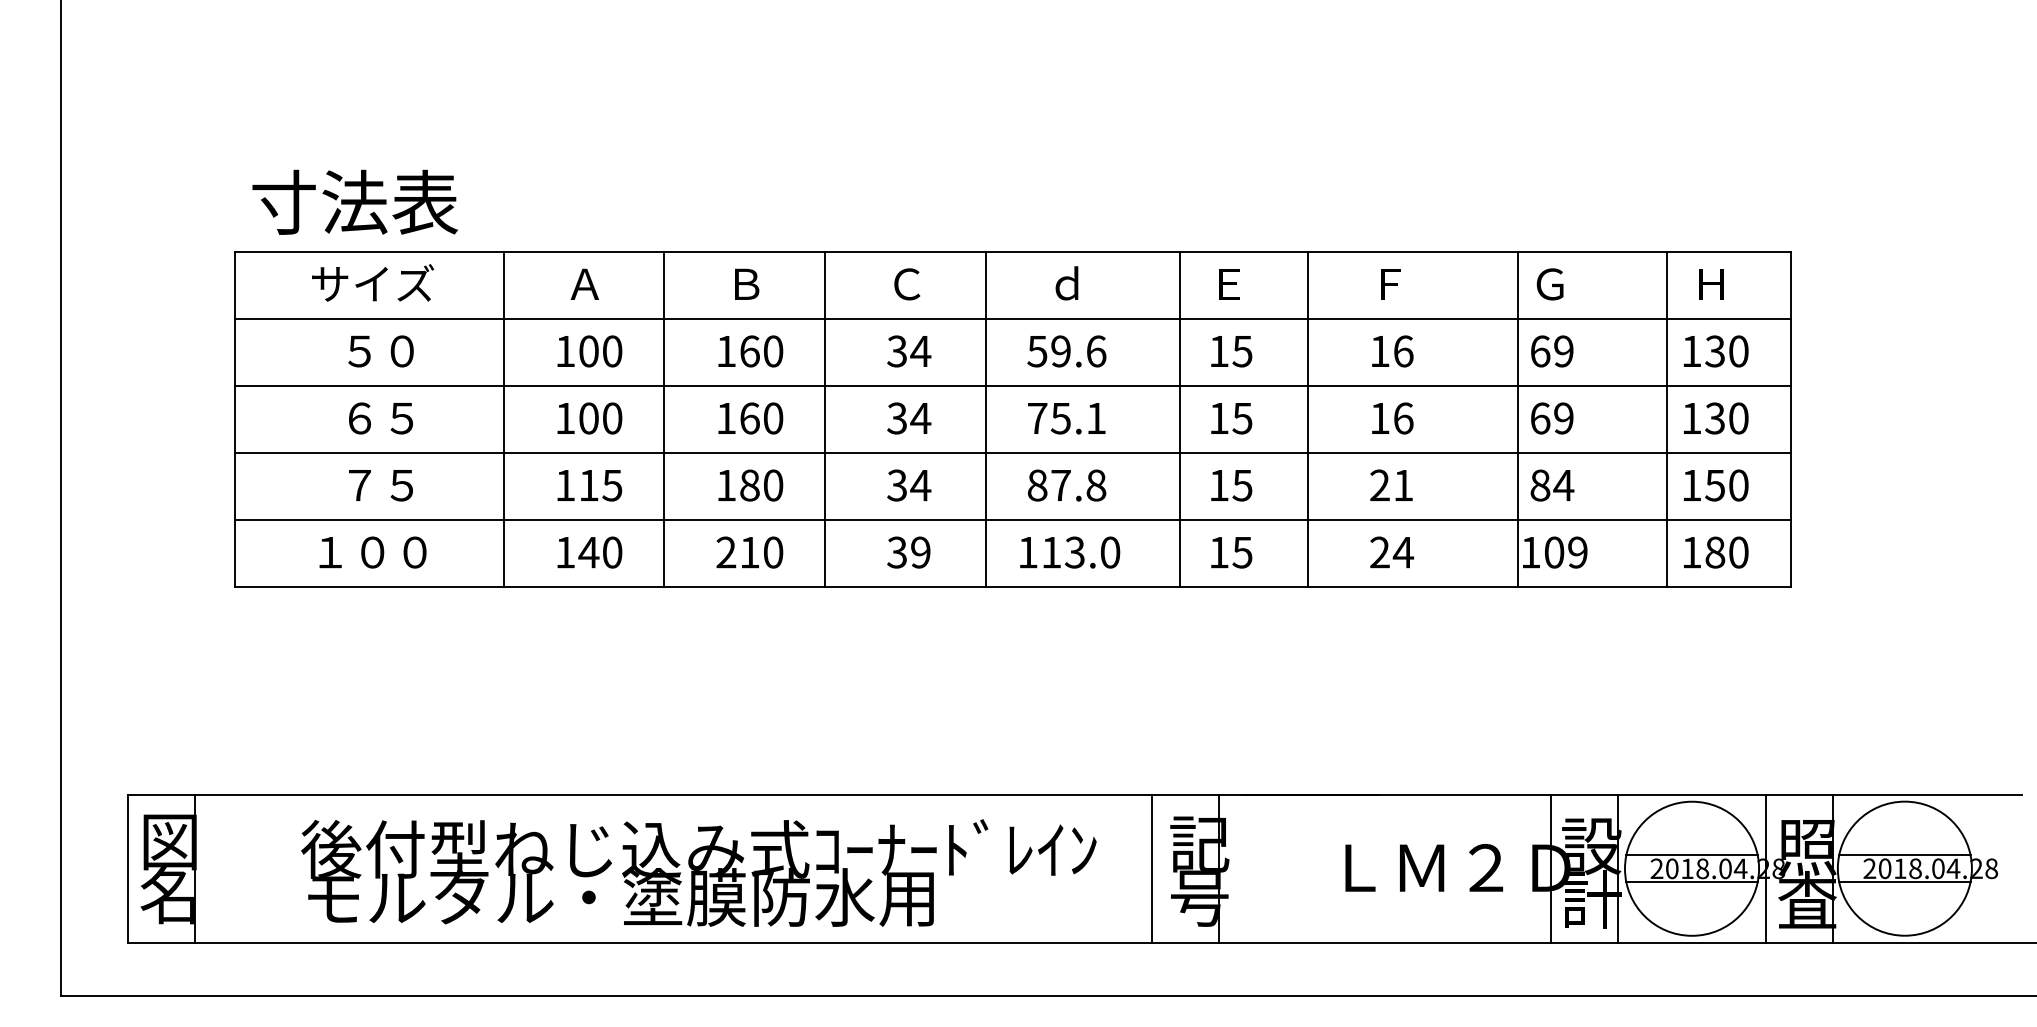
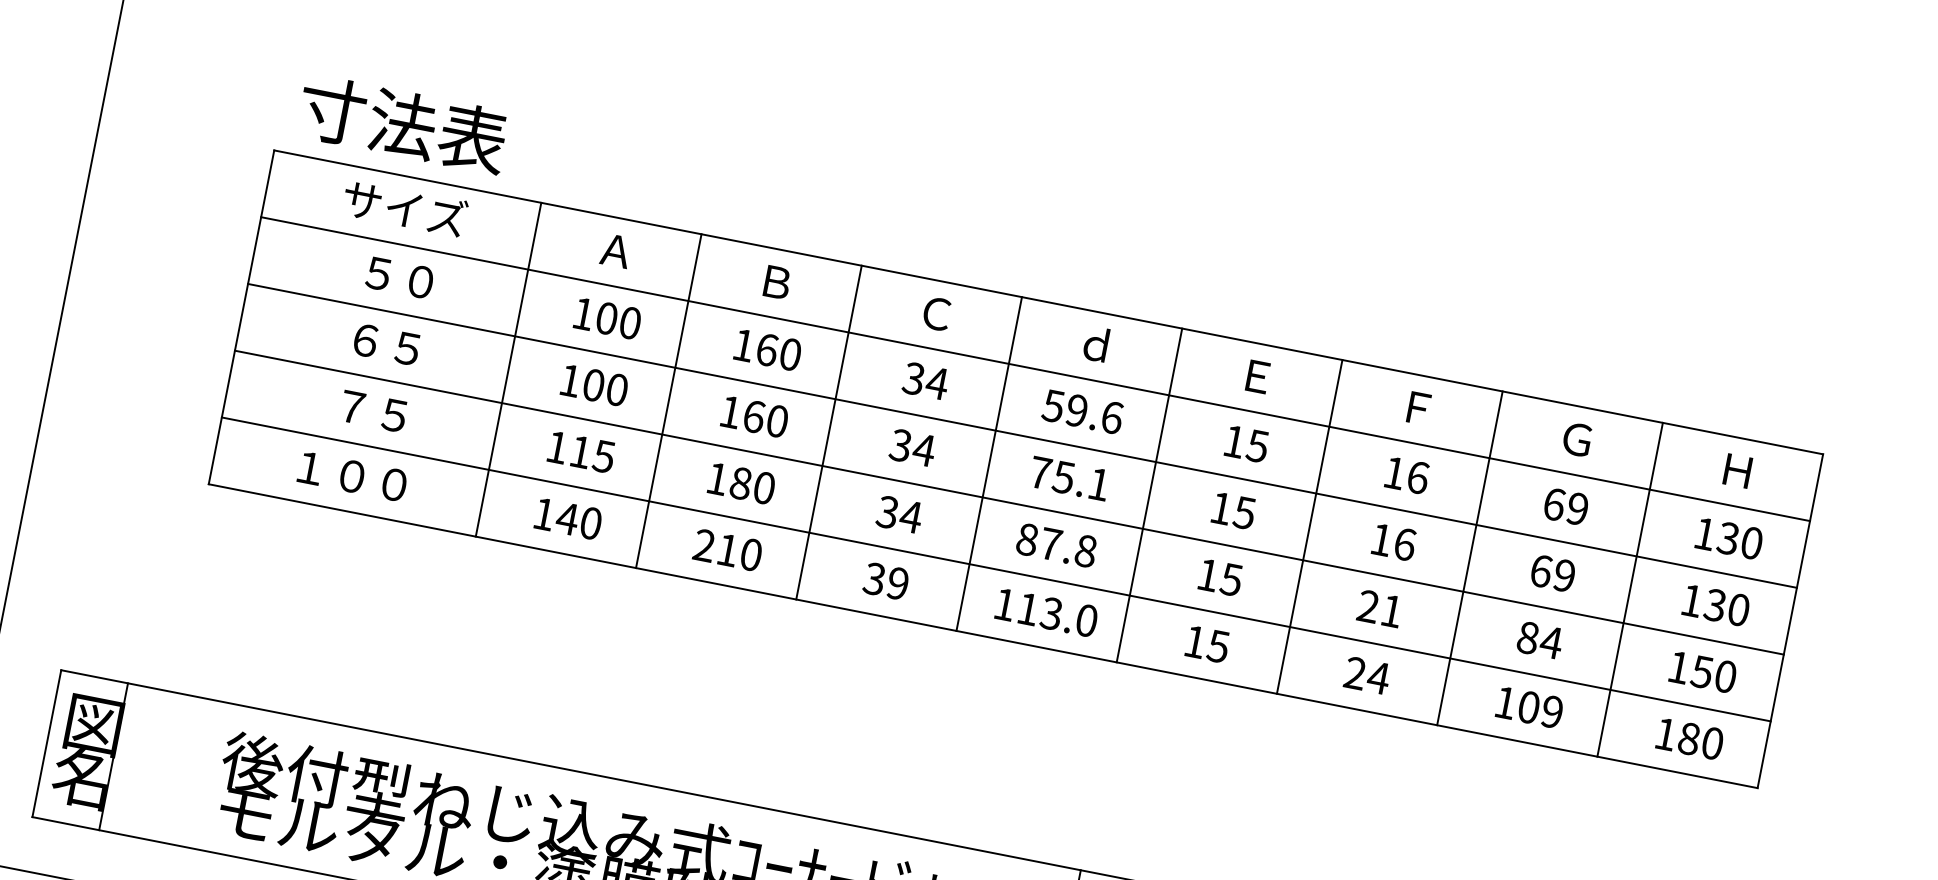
line: (1180, 419) -> (1149, 495), moved
line: (1517, 419) -> (1469, 558), moved
line: (1666, 419) -> (1629, 589), moved

